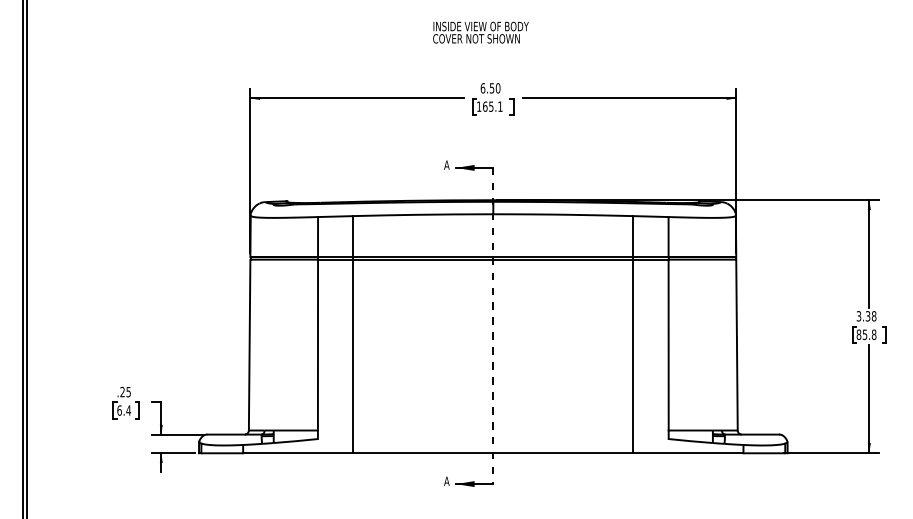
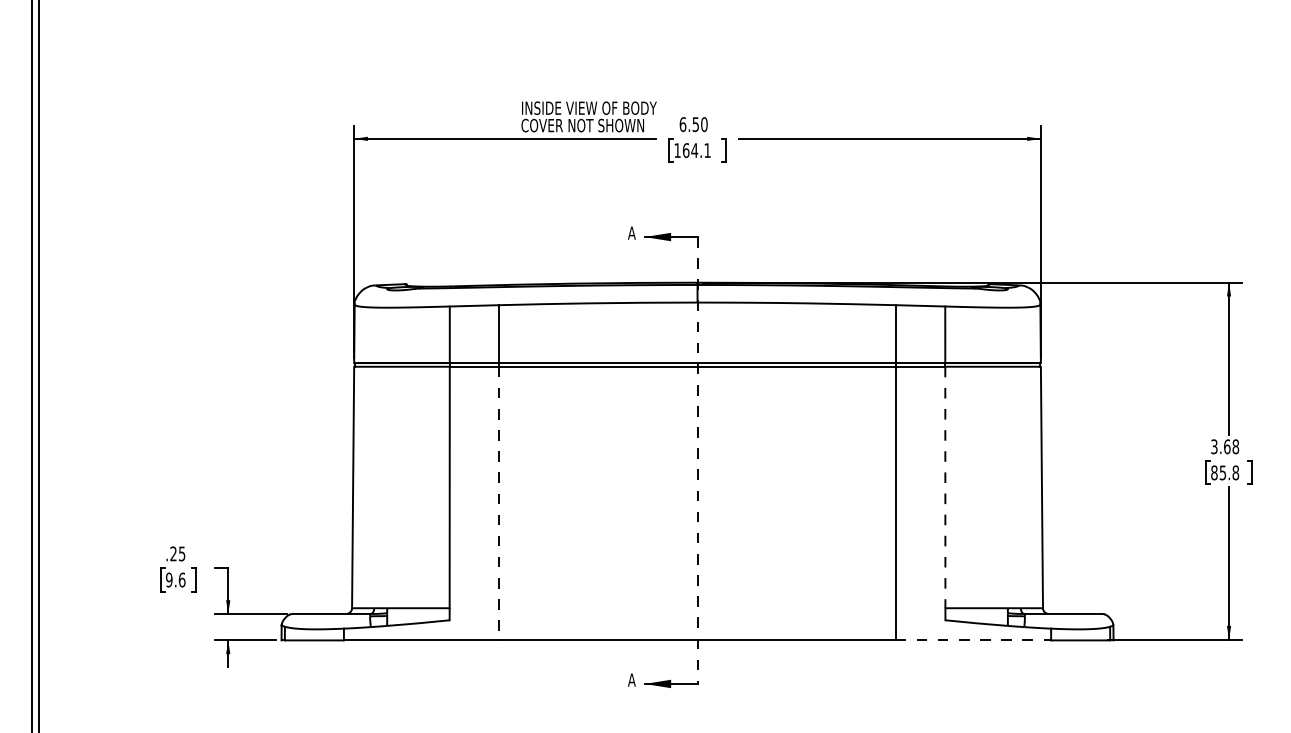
text: (480, 32) -> (588, 116), moved
text: (491, 106) -> (694, 150), 165.1 -> 164.1
text: (868, 316) -> (1227, 446), 3.38 -> 3.68
line: (668, 345) -> (945, 487), solid -> dashed
line: (353, 356) -> (499, 503), solid -> dashed
text: (123, 410) -> (175, 579), 6.4 -> 9.6
line: (688, 453) -> (973, 640), solid -> dashed

